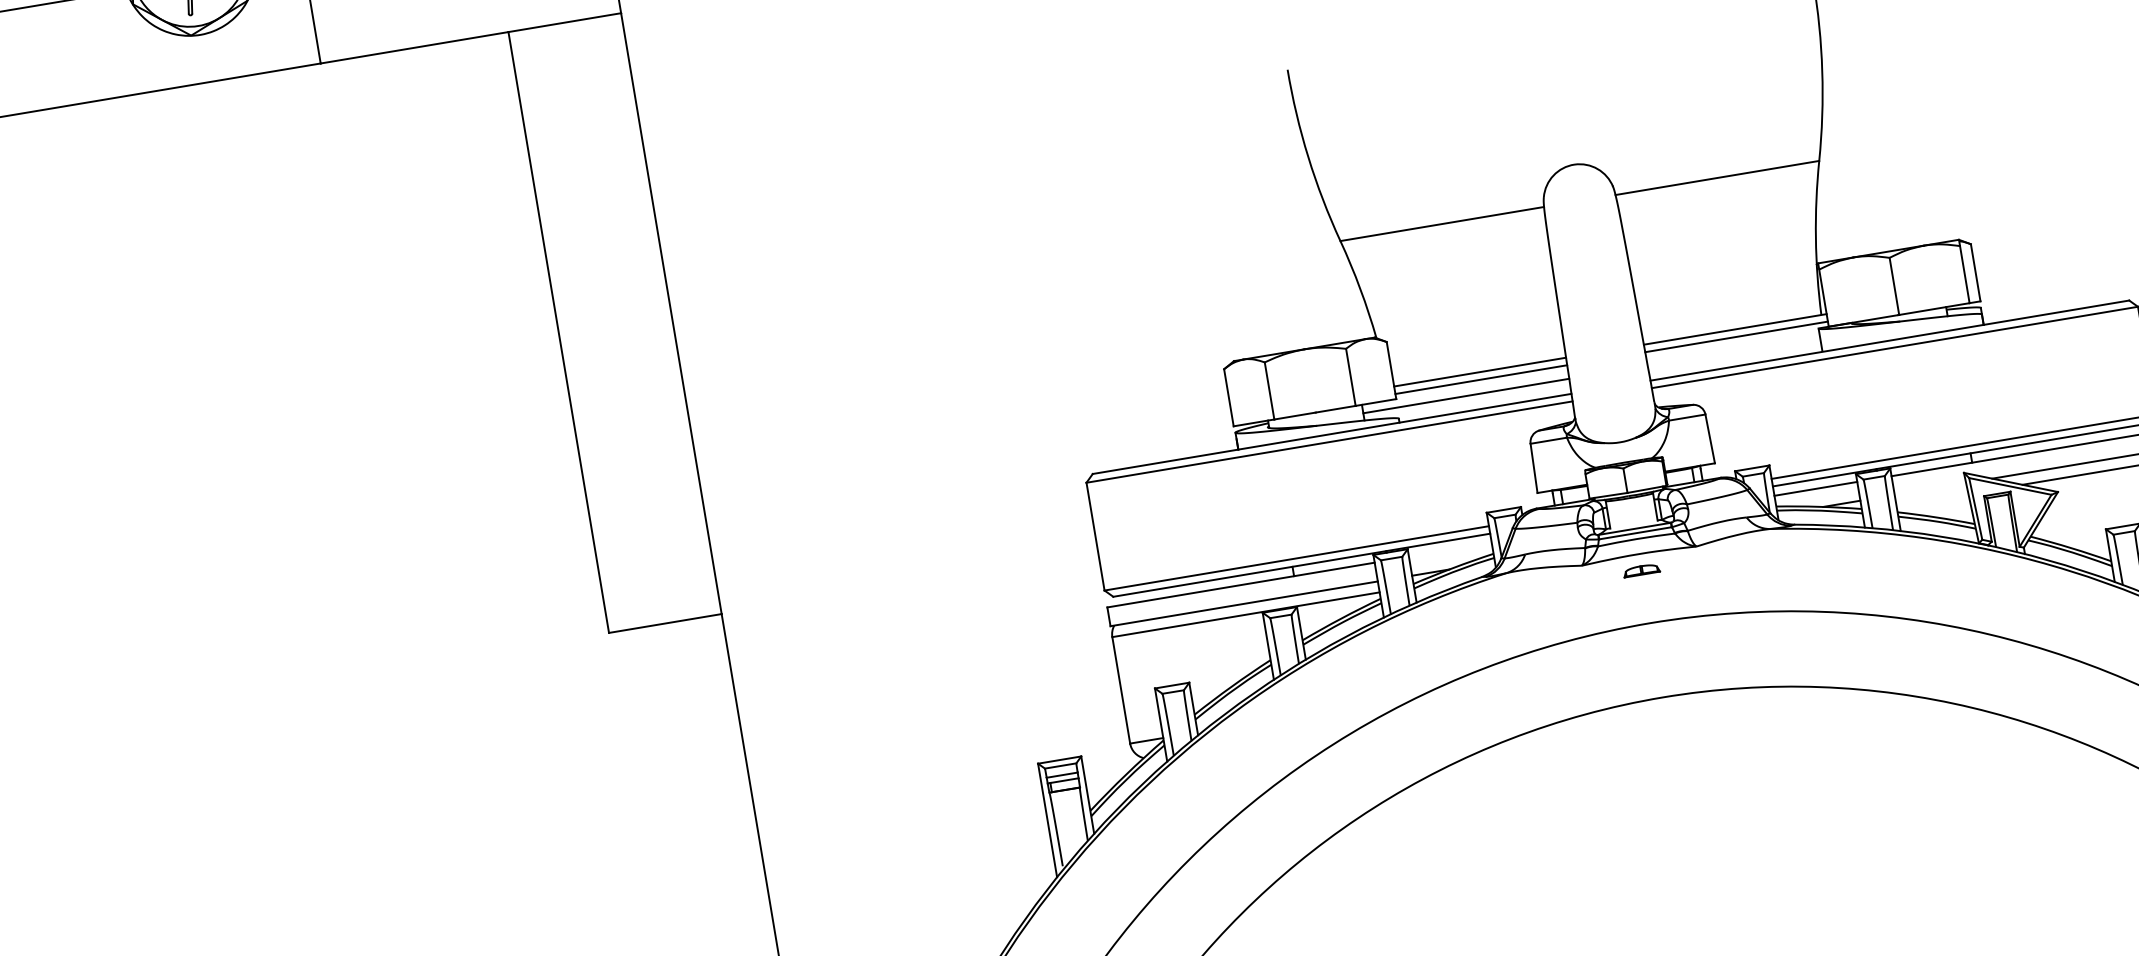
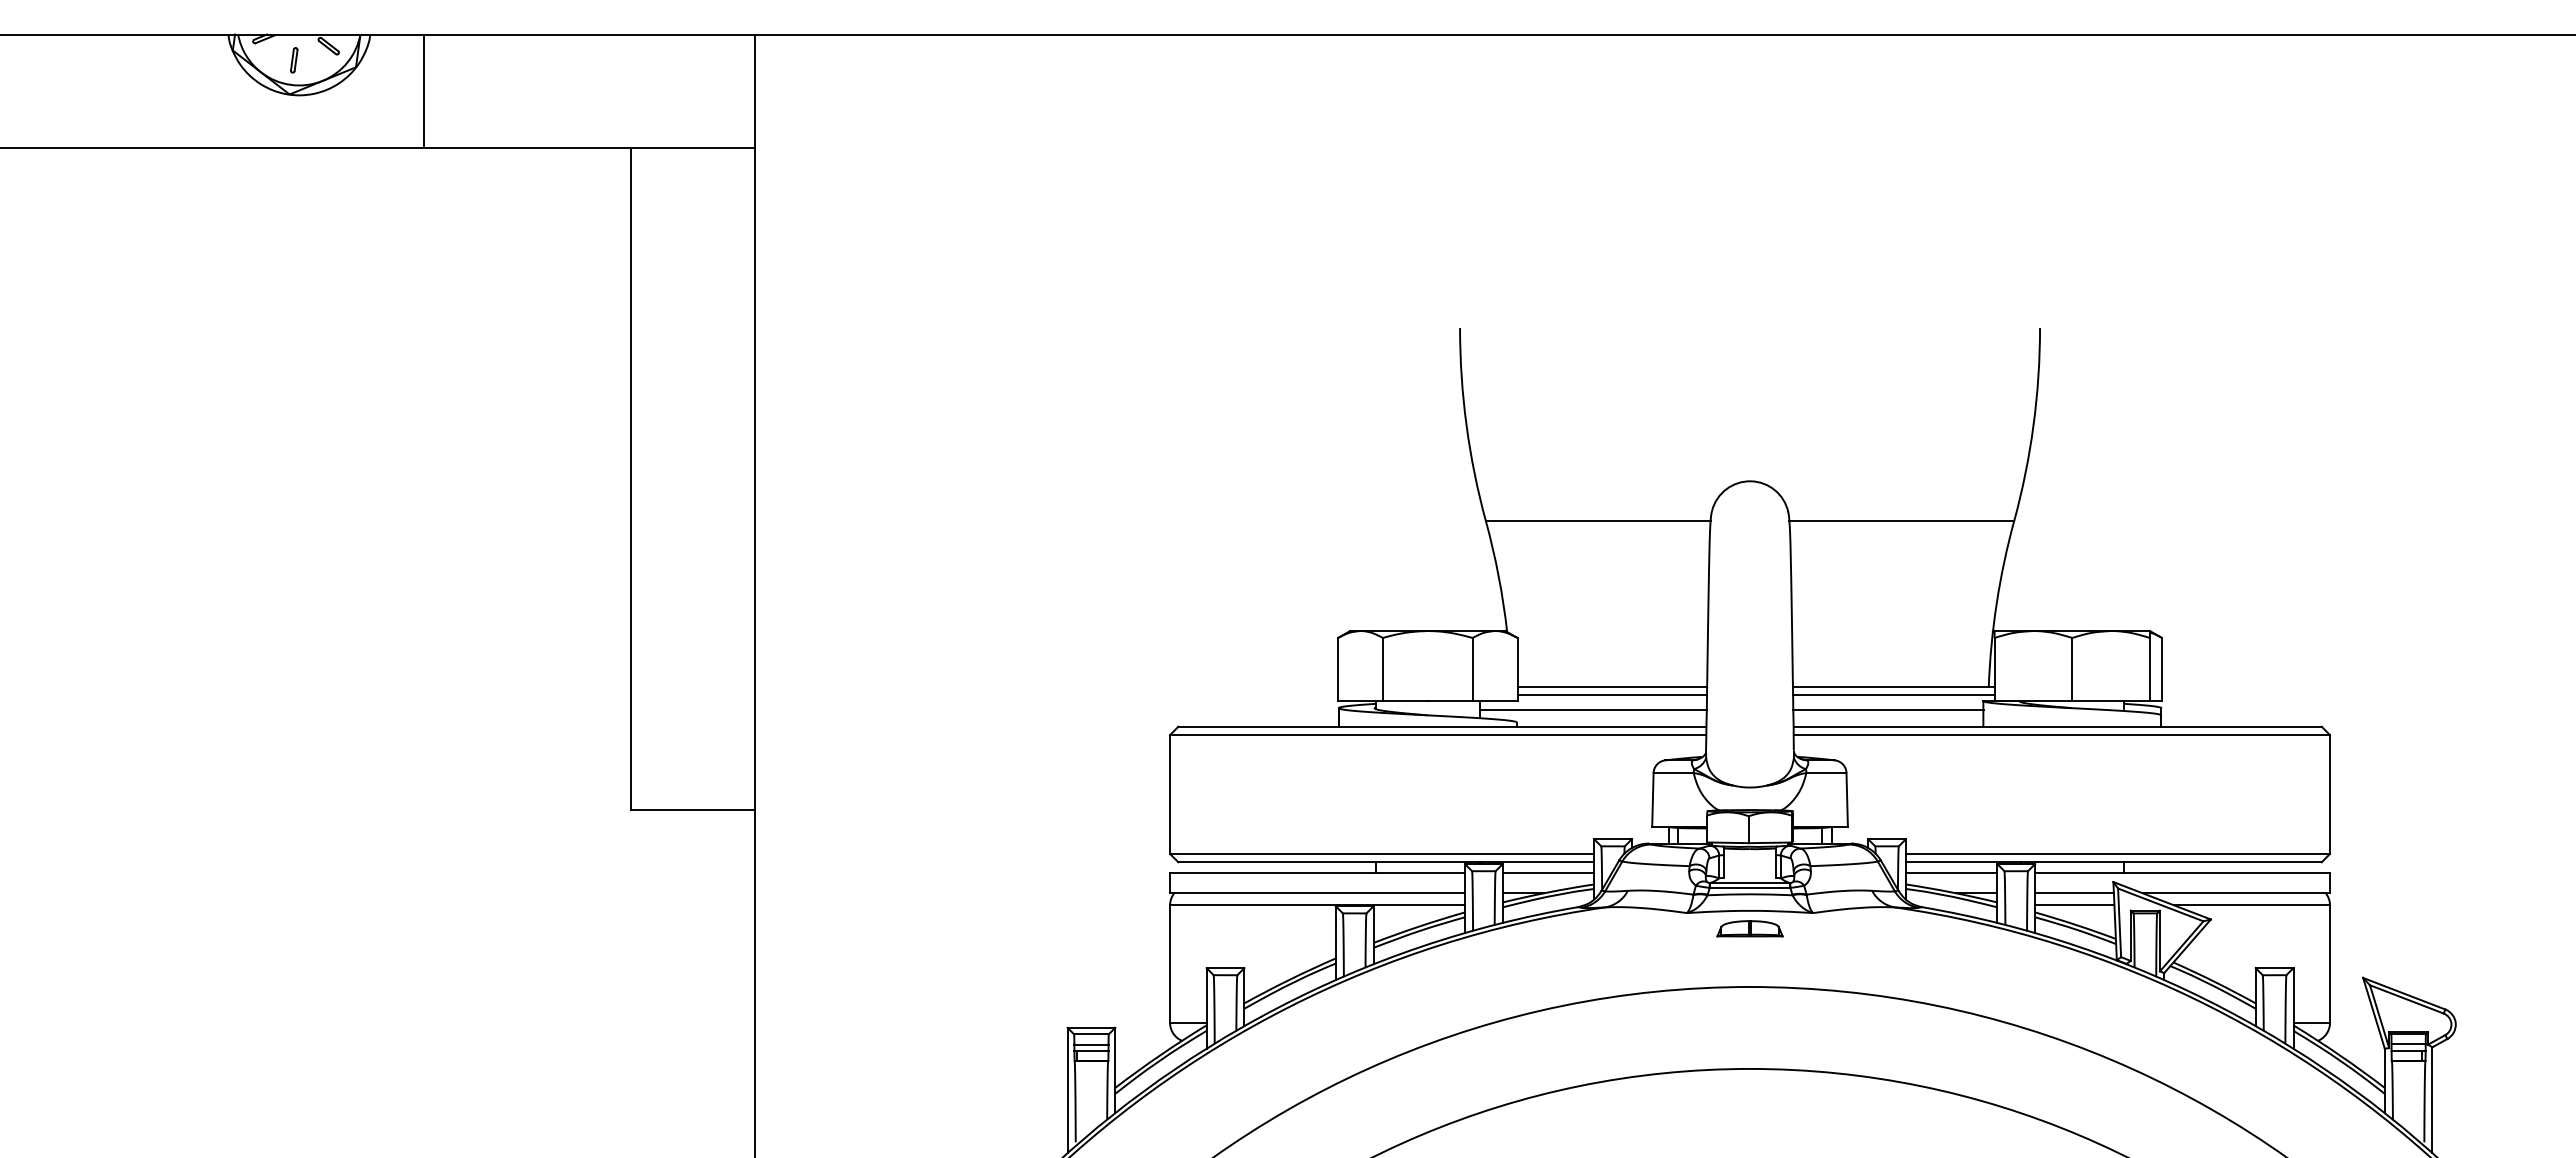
line: (1734, 351) -> (1888, 710), added
line: (1930, 489) -> (2074, 893), added
line: (1932, 500) -> (2074, 905), added
line: (1450, 549) -> (1548, 872), added
part: (1641, 570) -> (1749, 928), size x1.67

